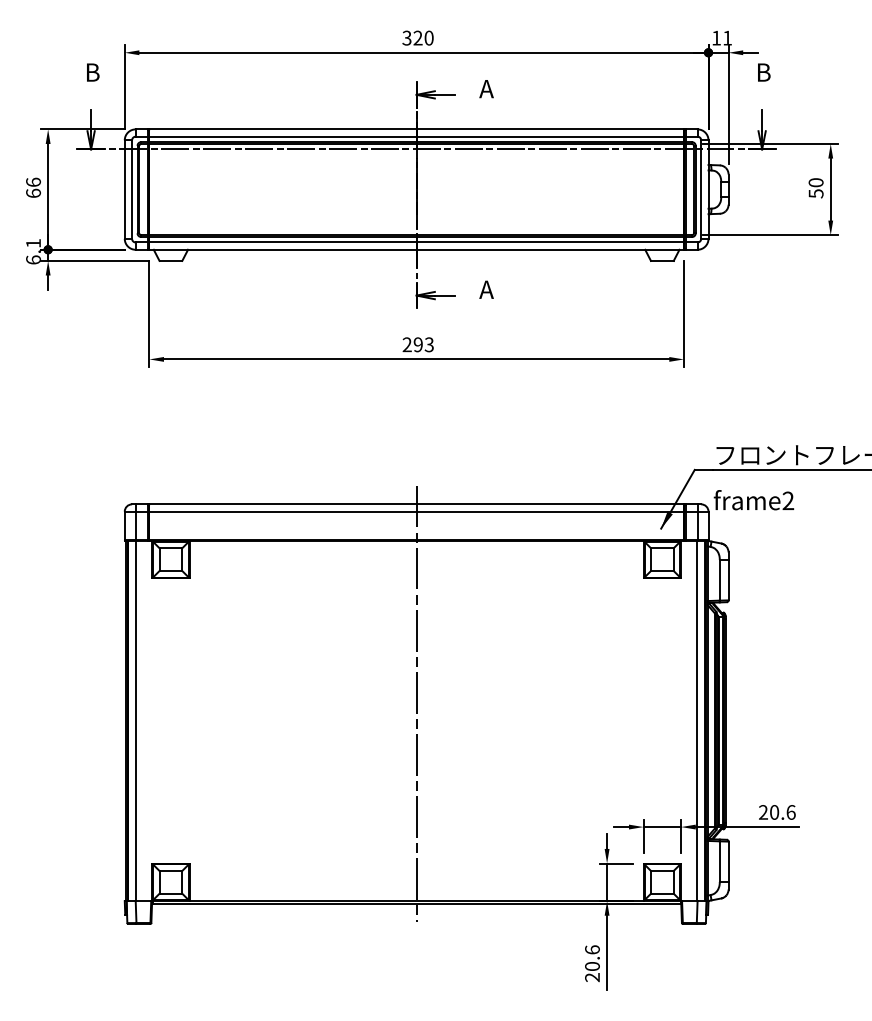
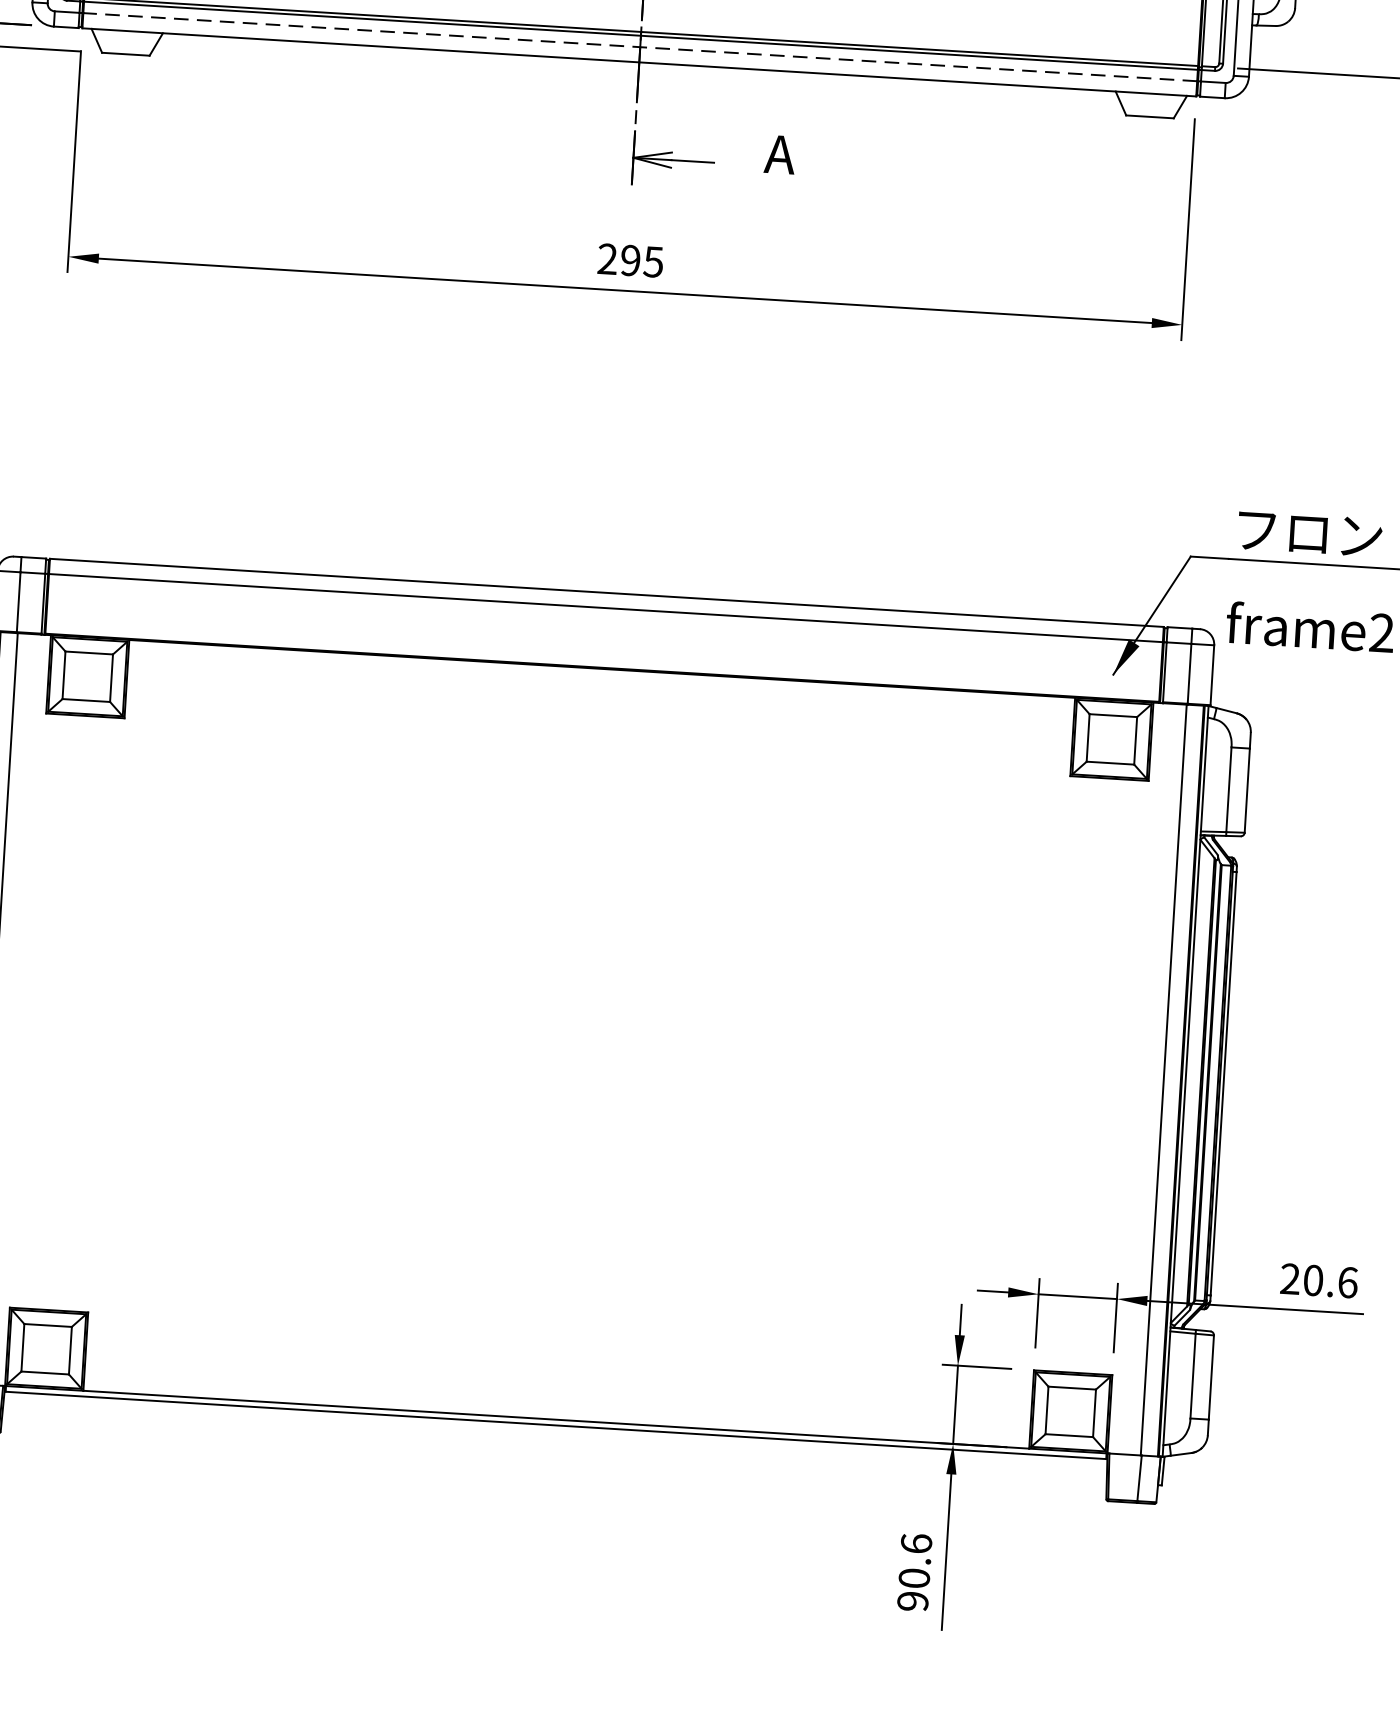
line: (416, 242) -> (639, 47), solid -> dashed
text: (429, 344) -> (654, 261), 293 -> 295
line: (416, 704) -> (581, 1009), removed
text: (592, 977) -> (913, 1601), 20.6 -> 90.6

